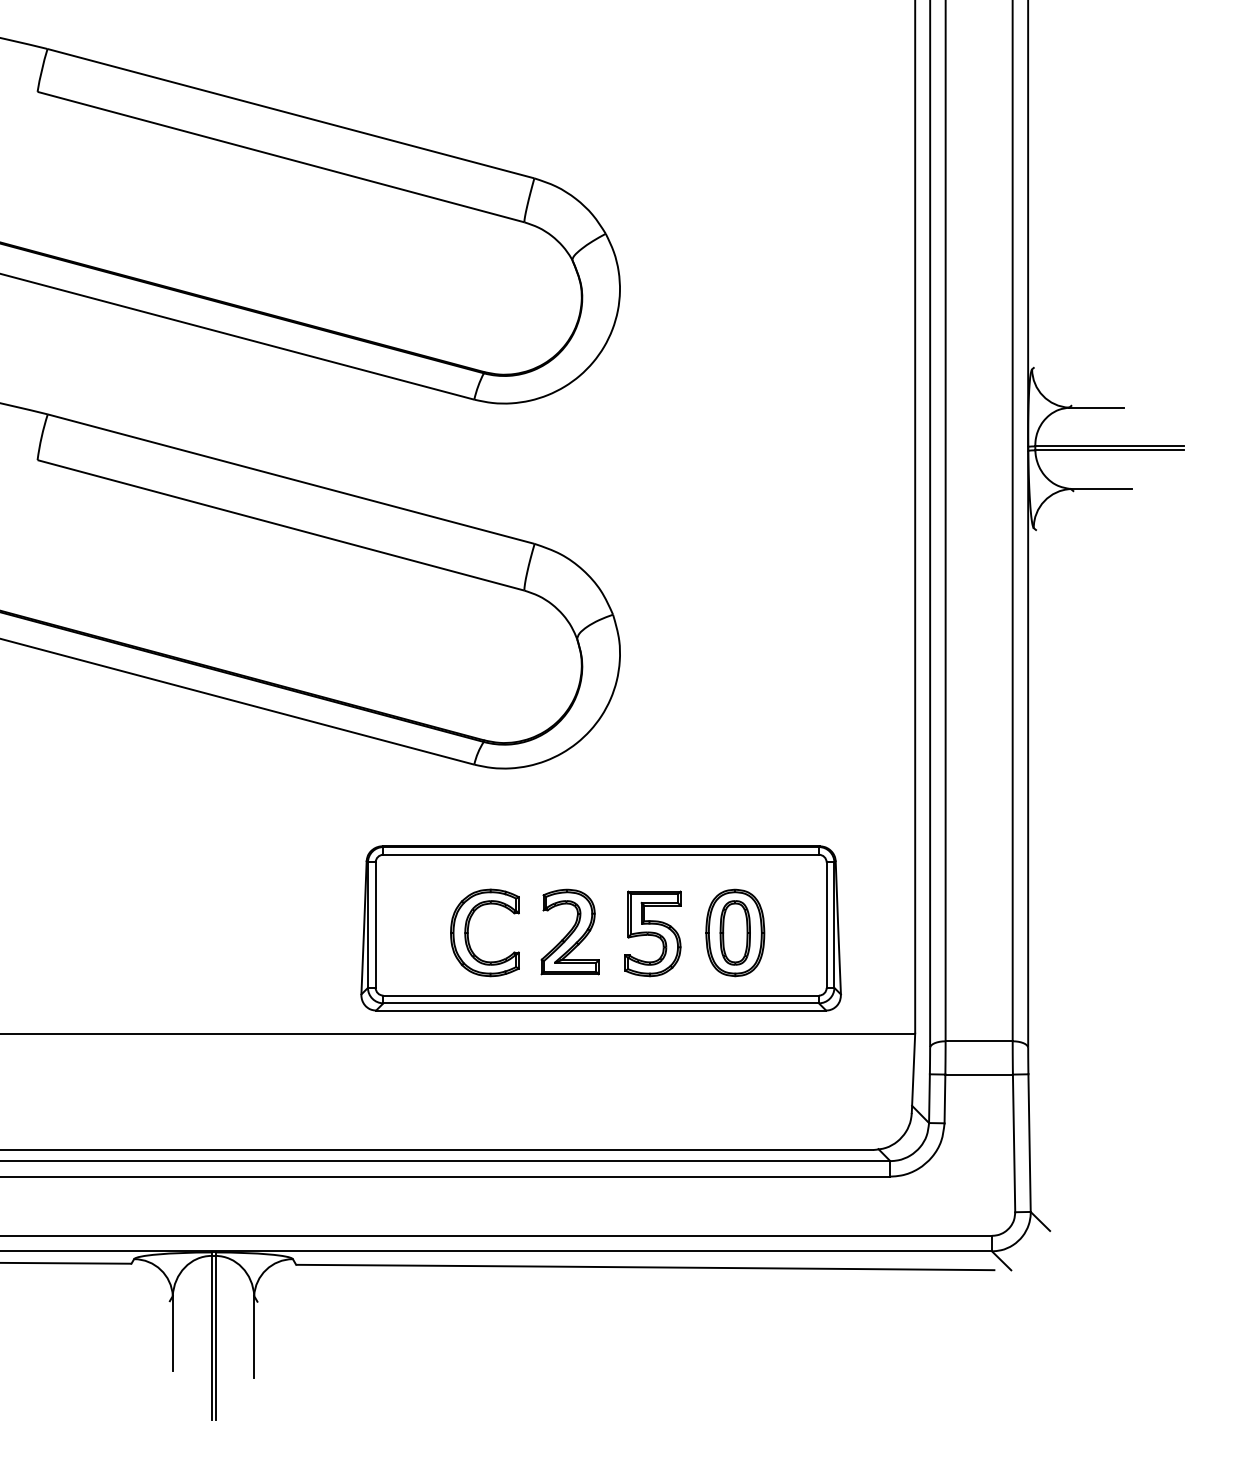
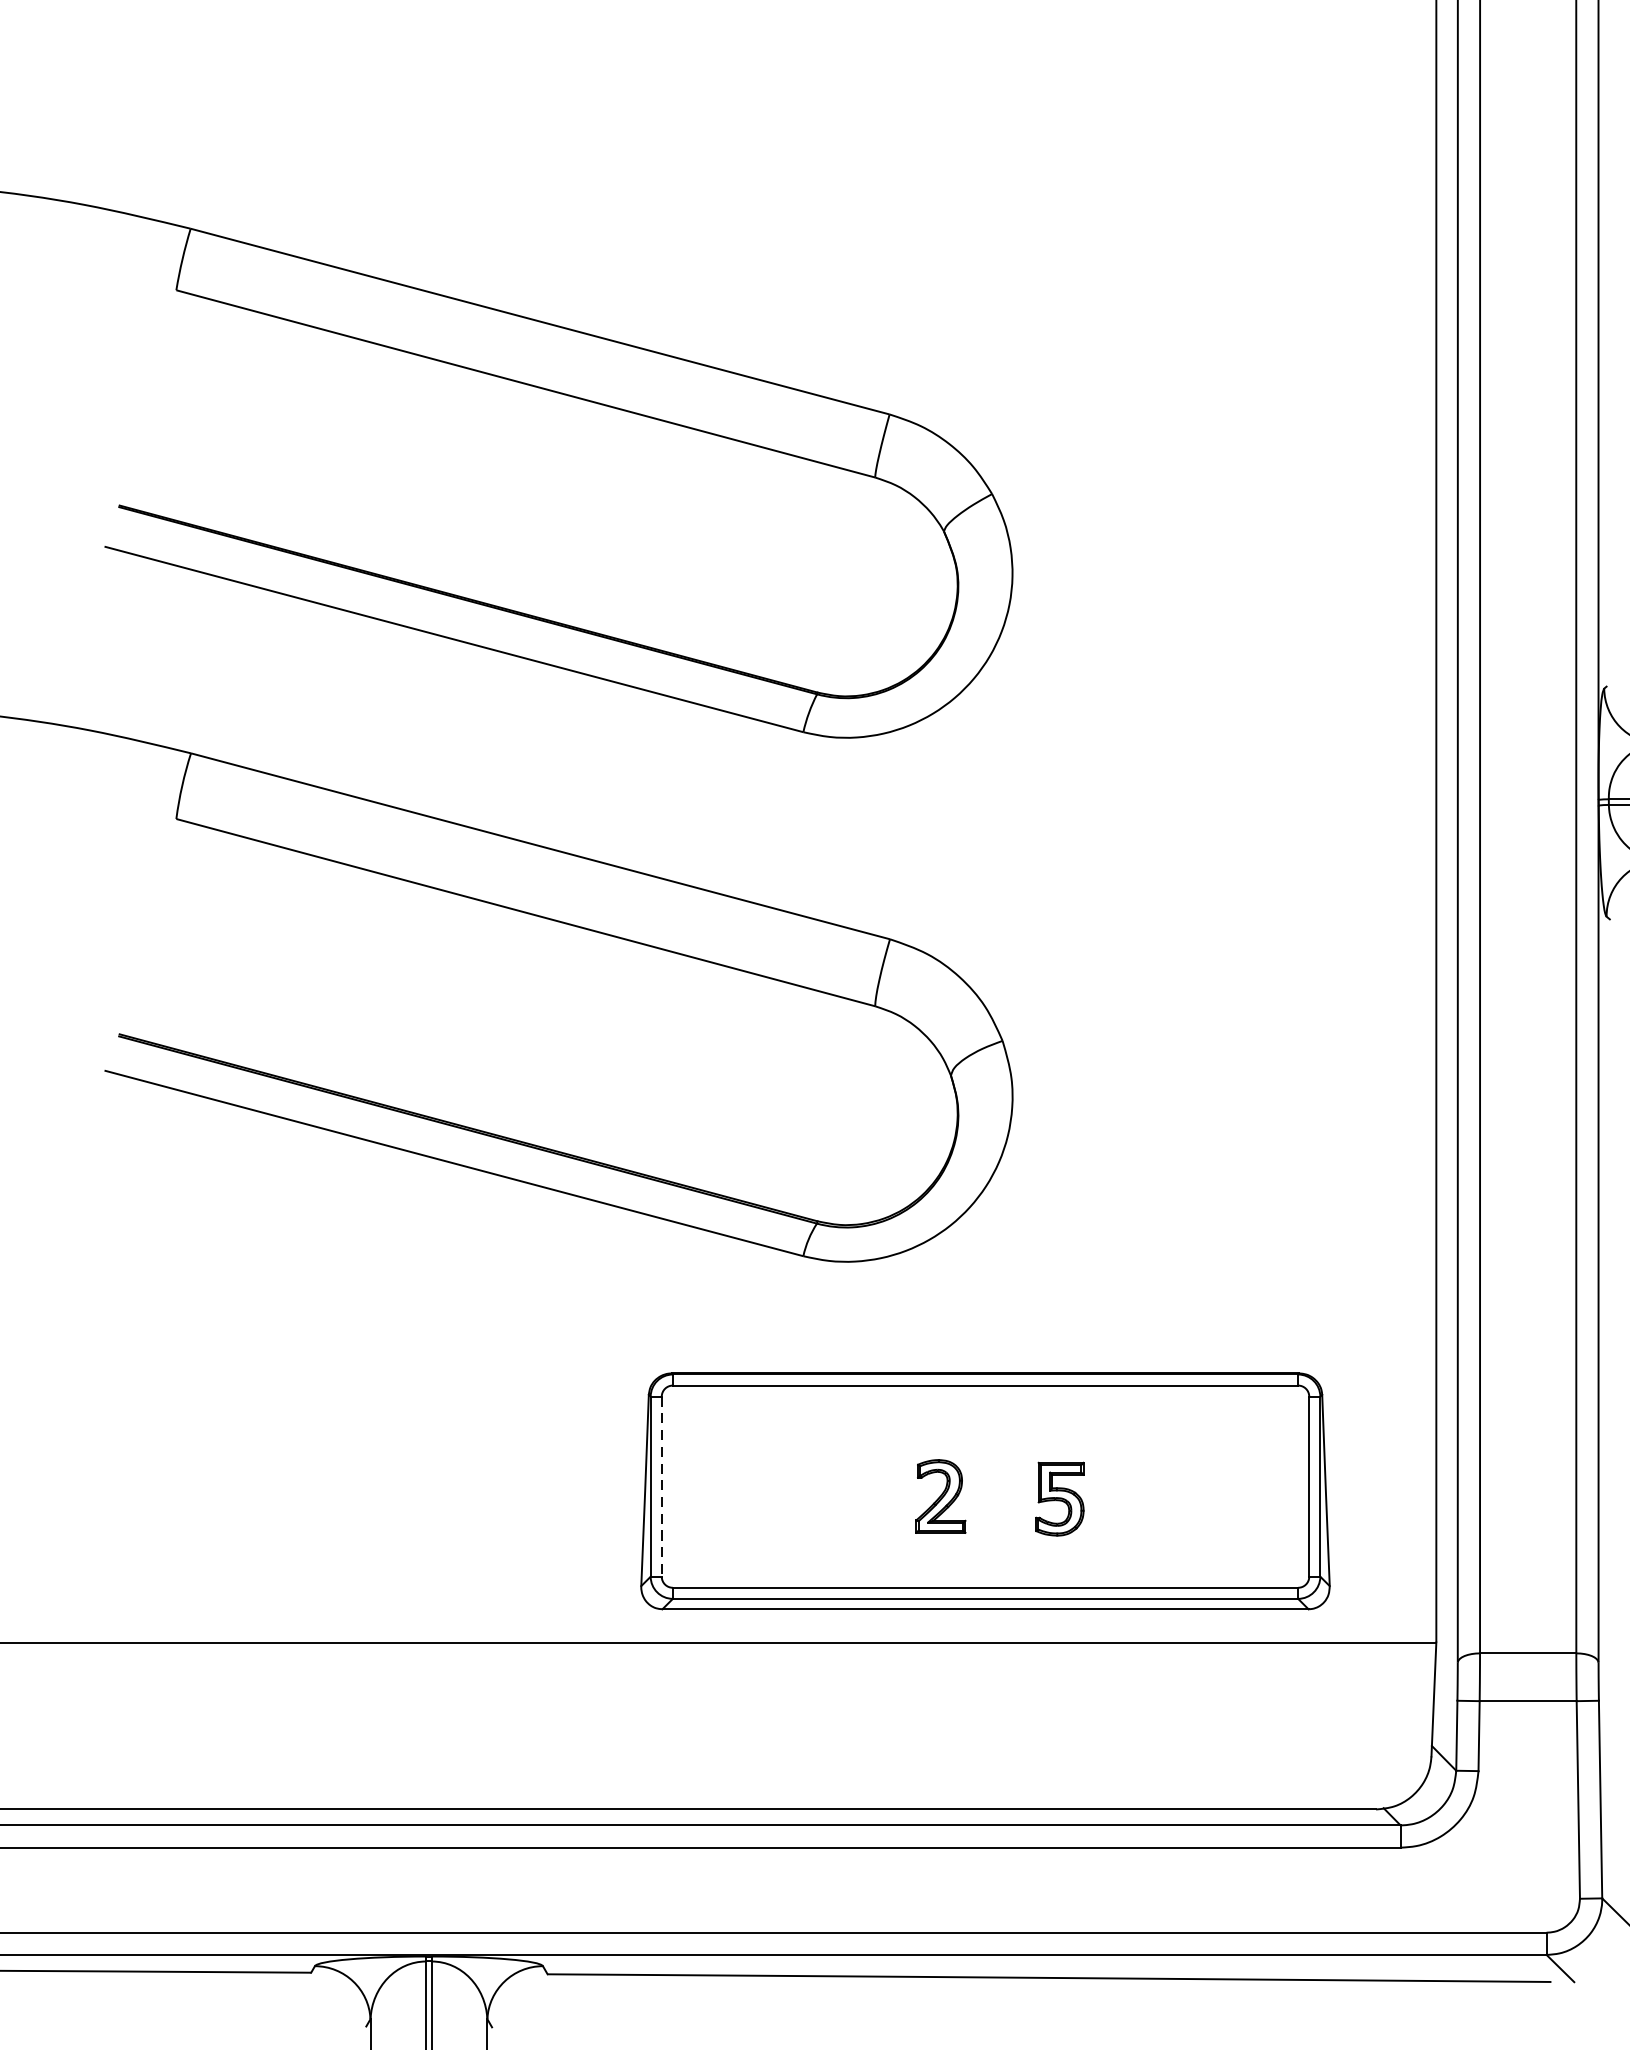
line: (375, 925) -> (661, 1487), solid -> dashed
part: (569, 931) -> (940, 1495), size x0.6
part: (468, 932) -> (795, 1497), removed
part: (735, 932) -> (1178, 1497), removed
part: (652, 933) -> (1059, 1498), size x0.6

